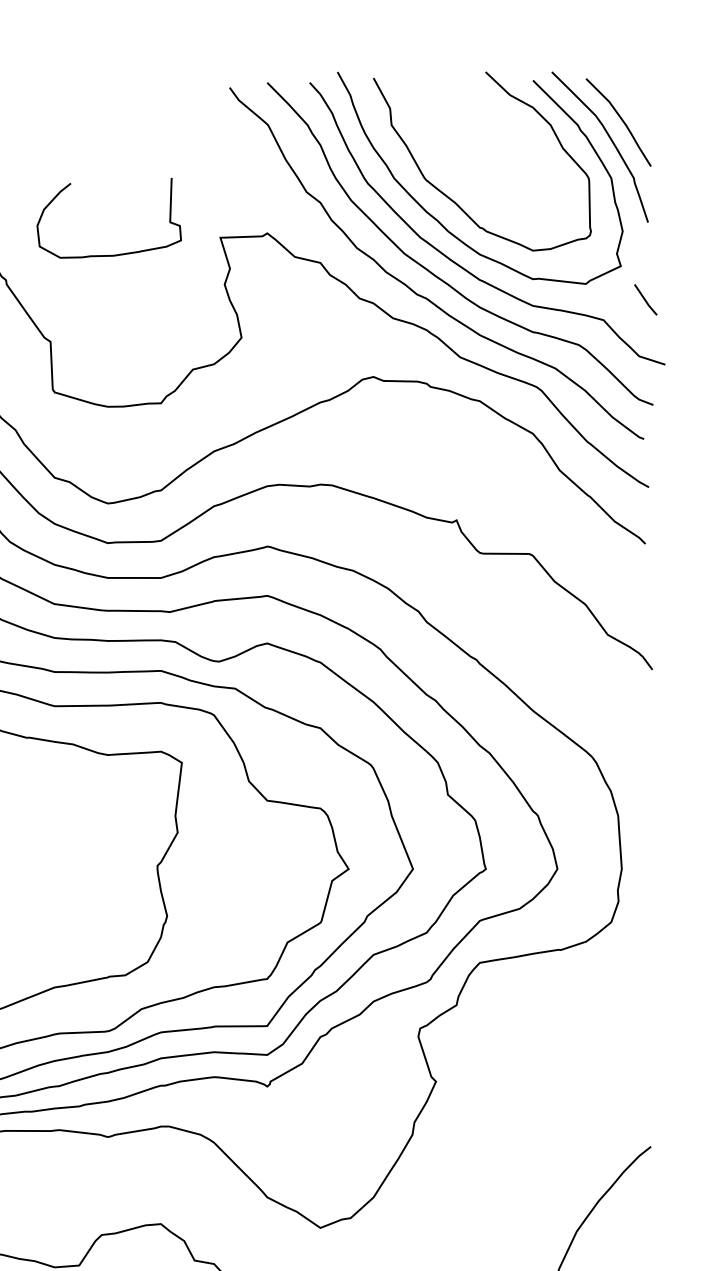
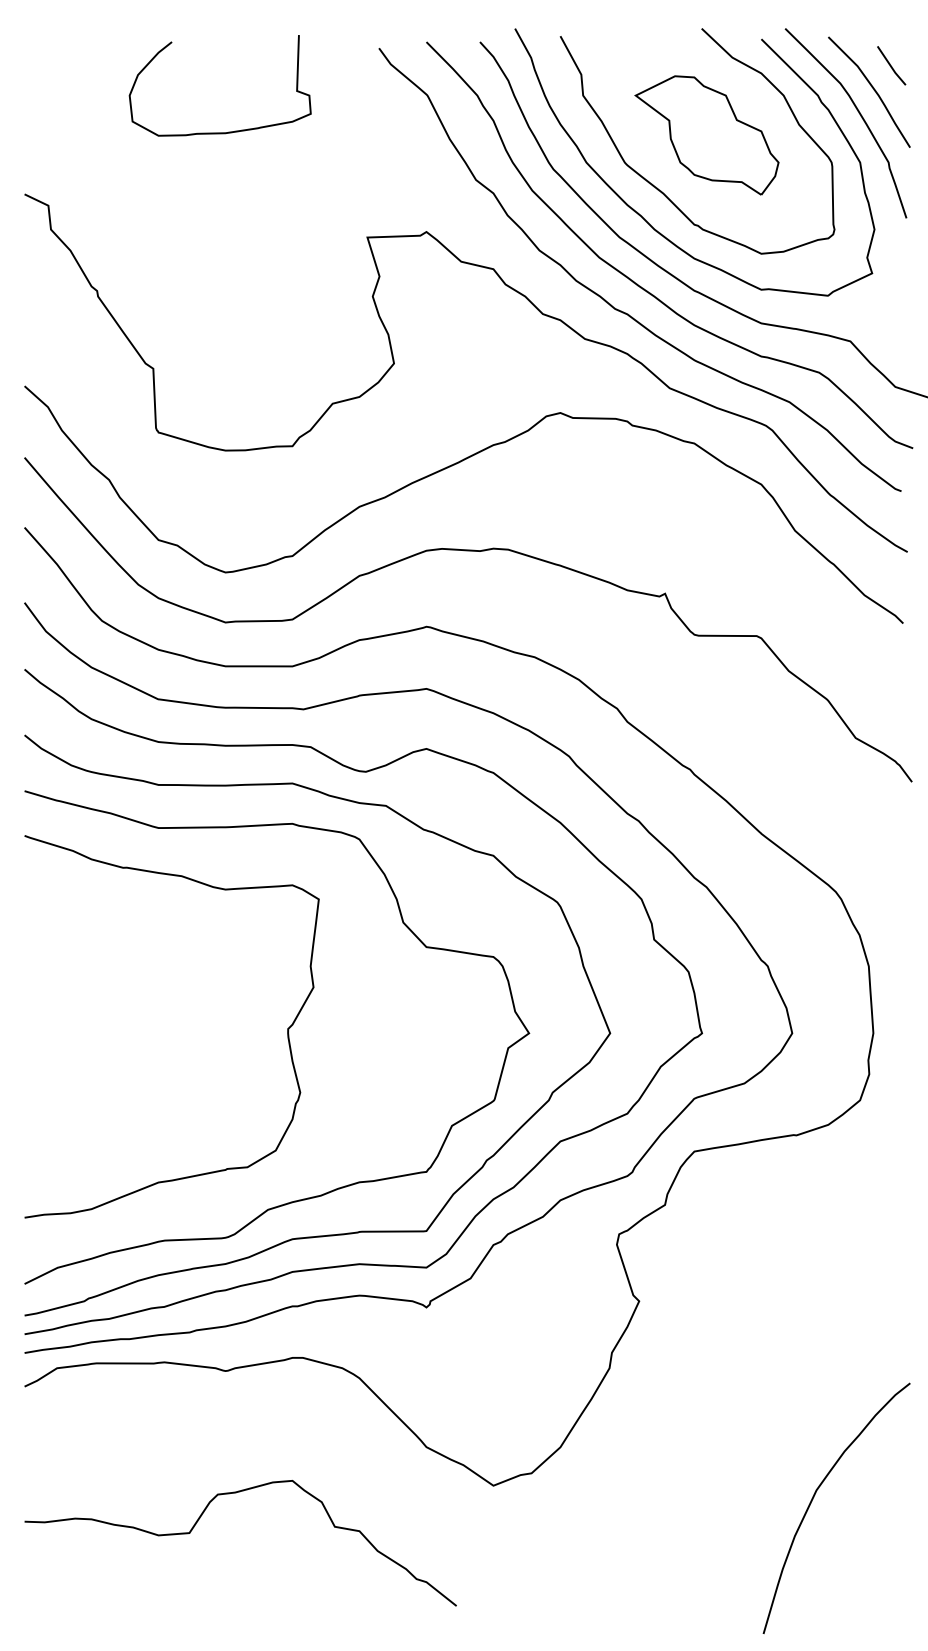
part: (489, 156) -> (706, 135), added
curve: (115, 254) -> (228, 131), moved
line: (645, 299) -> (891, 65), moved

